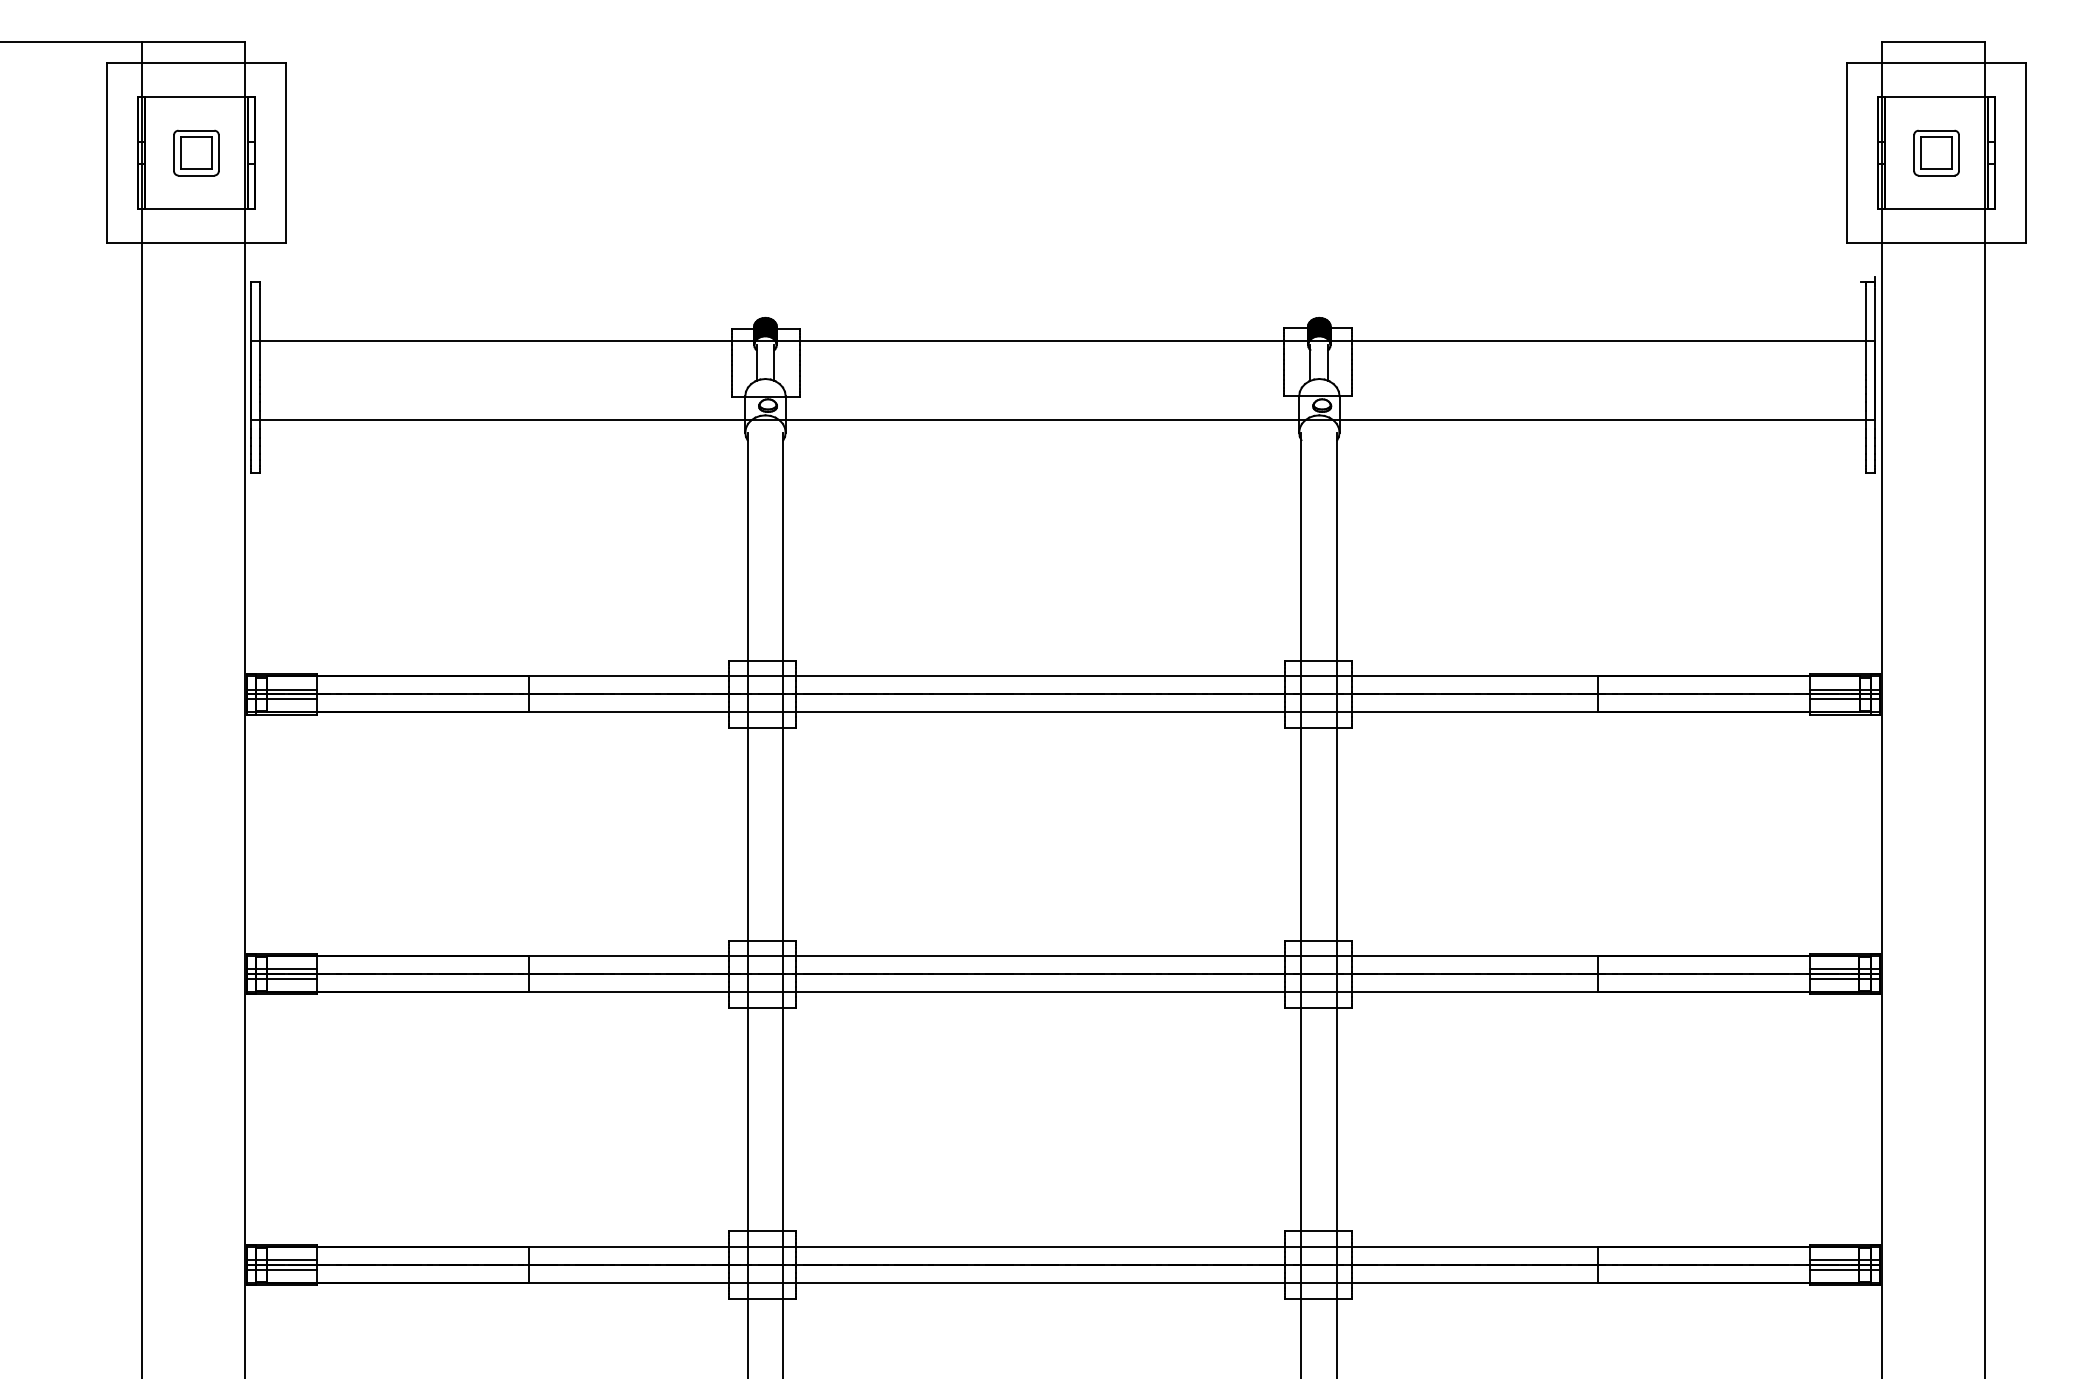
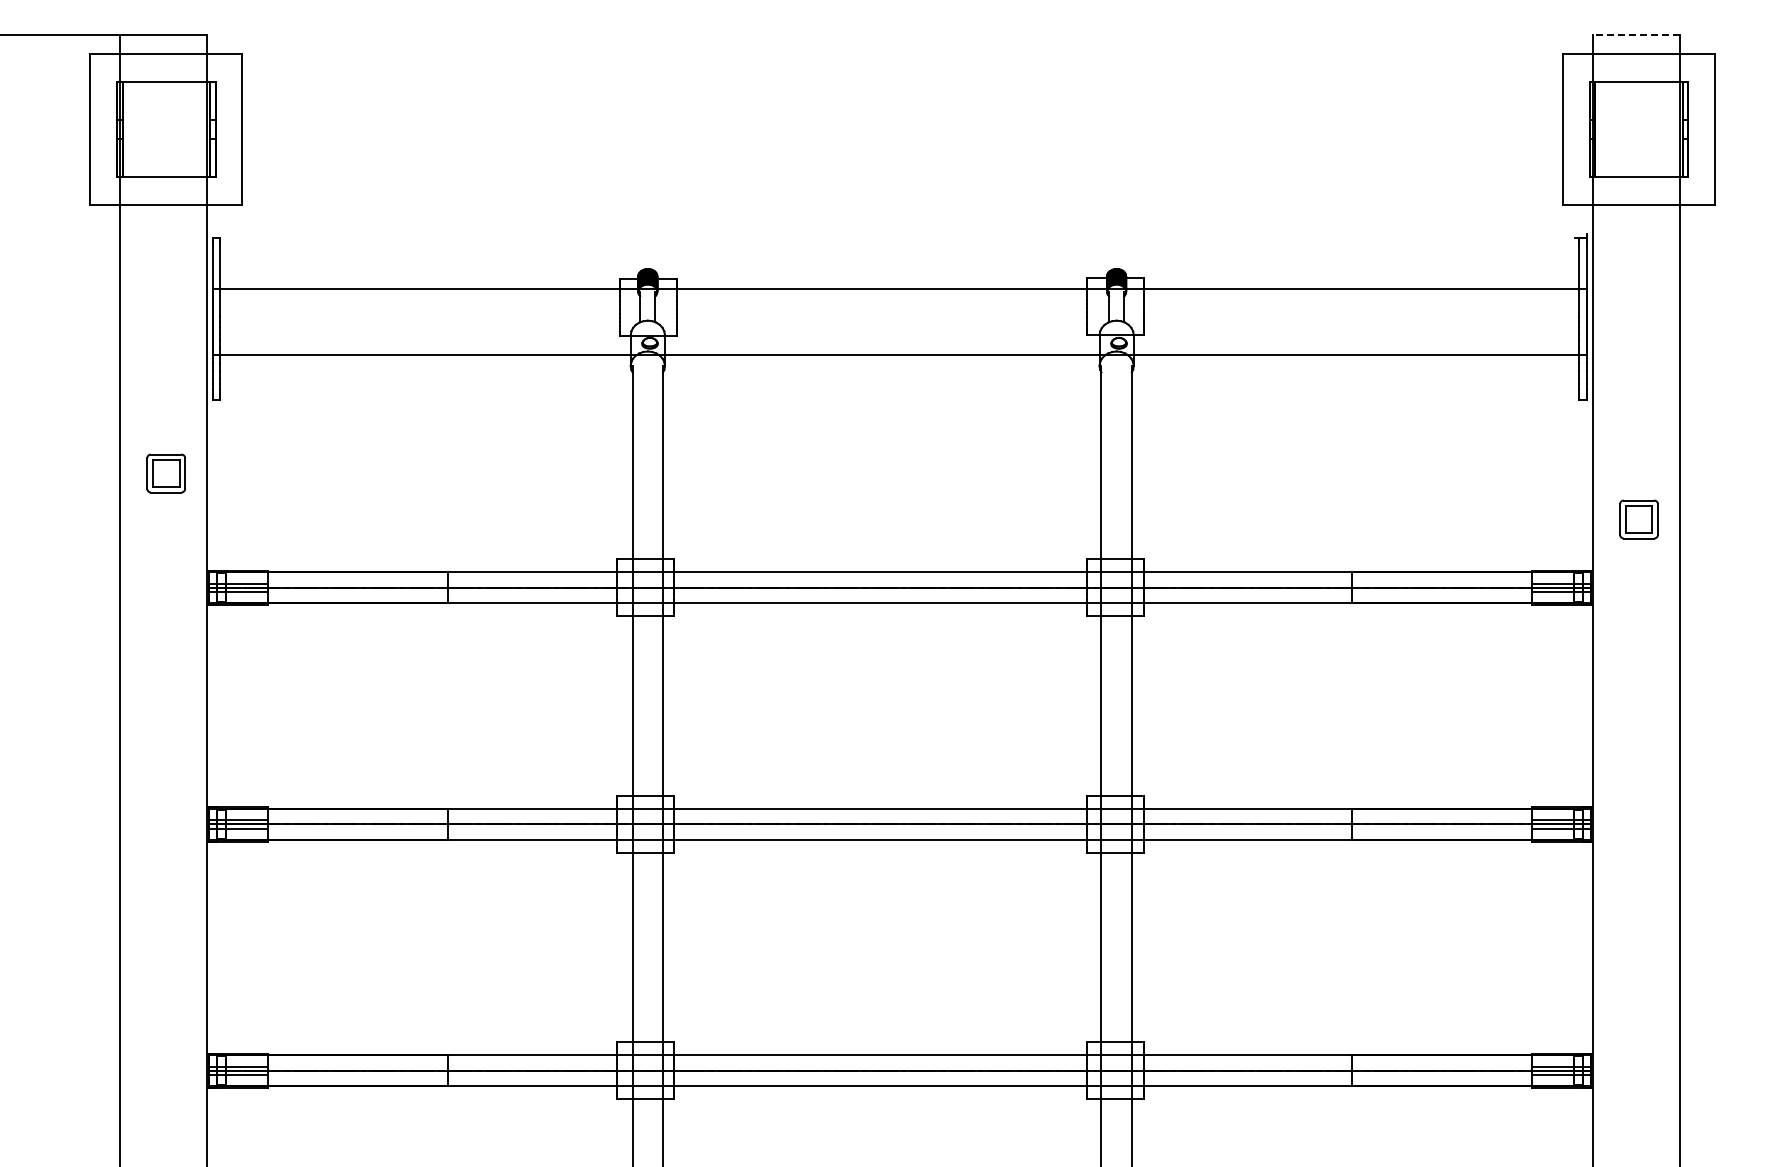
line: (1933, 42) -> (1636, 35), solid -> dashed
part: (195, 153) -> (165, 473), moved
part: (1935, 153) -> (1638, 519), moved

